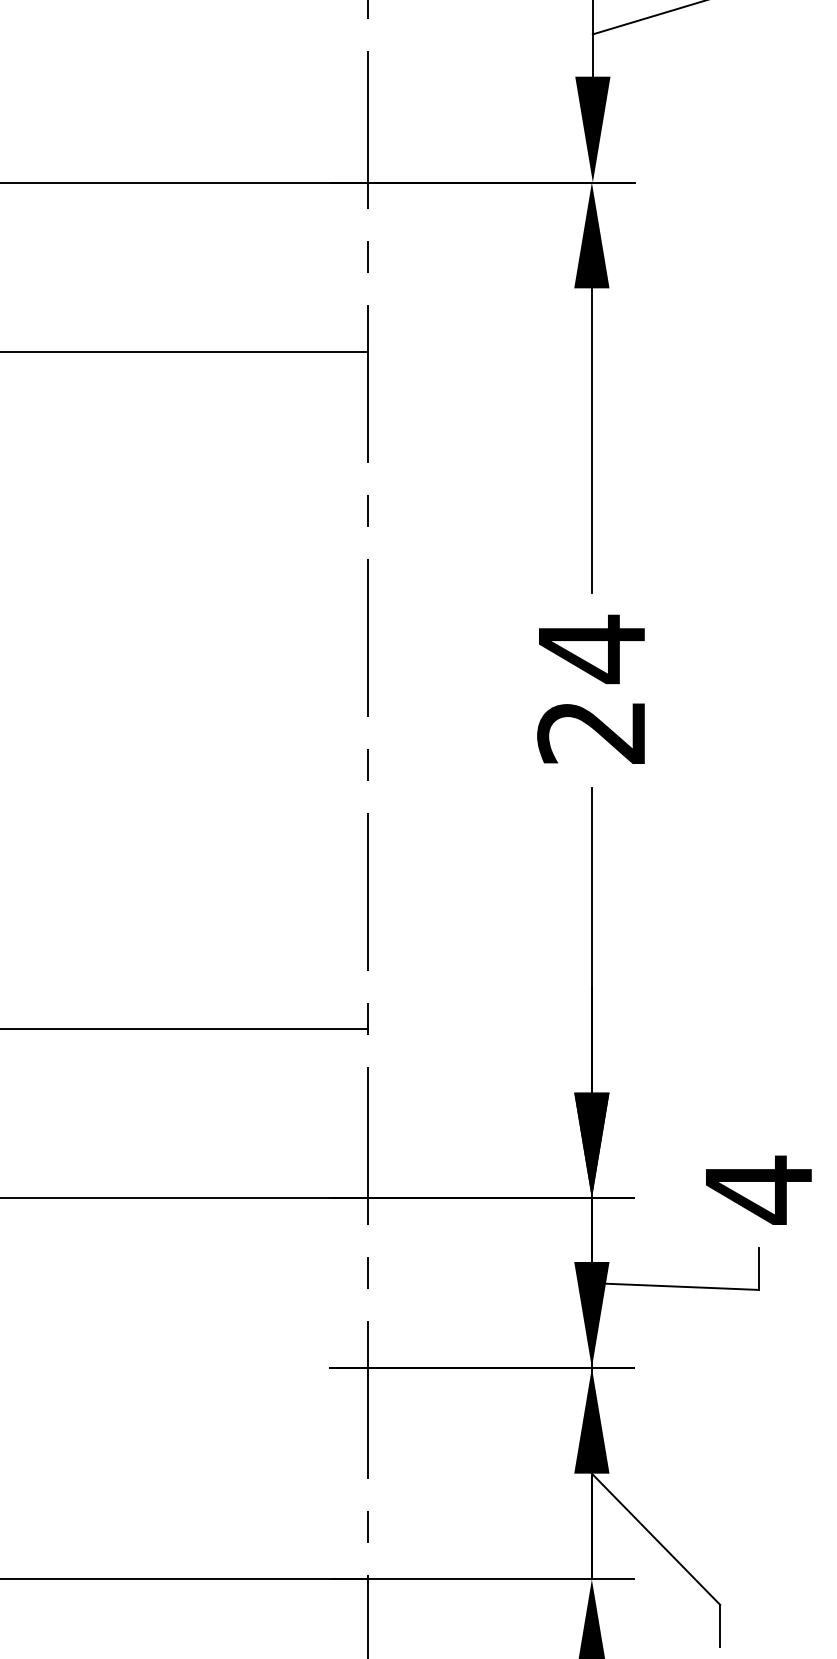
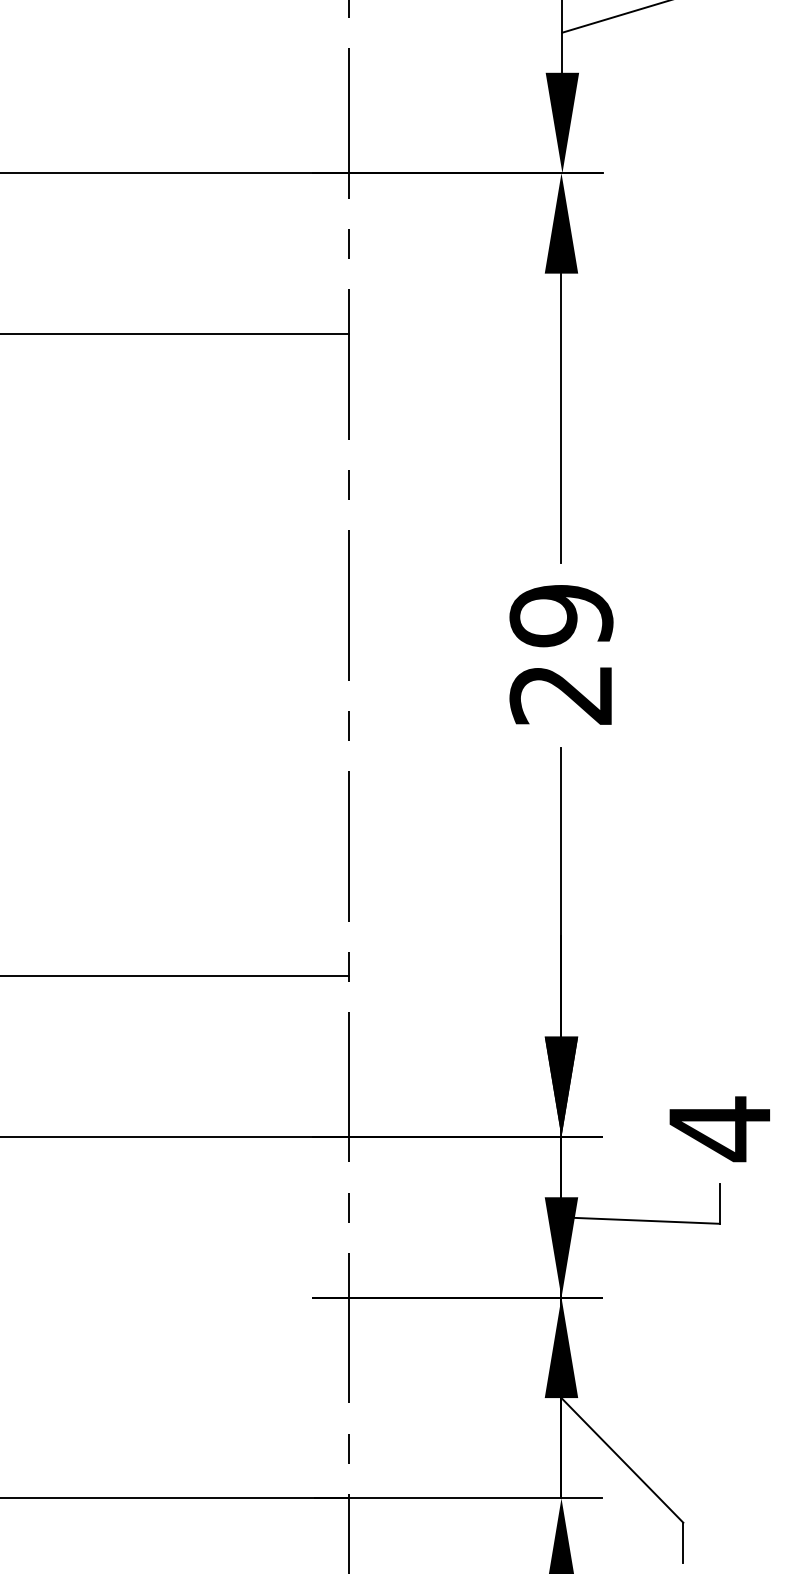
text: (591, 648) -> (561, 615), 24 -> 29

